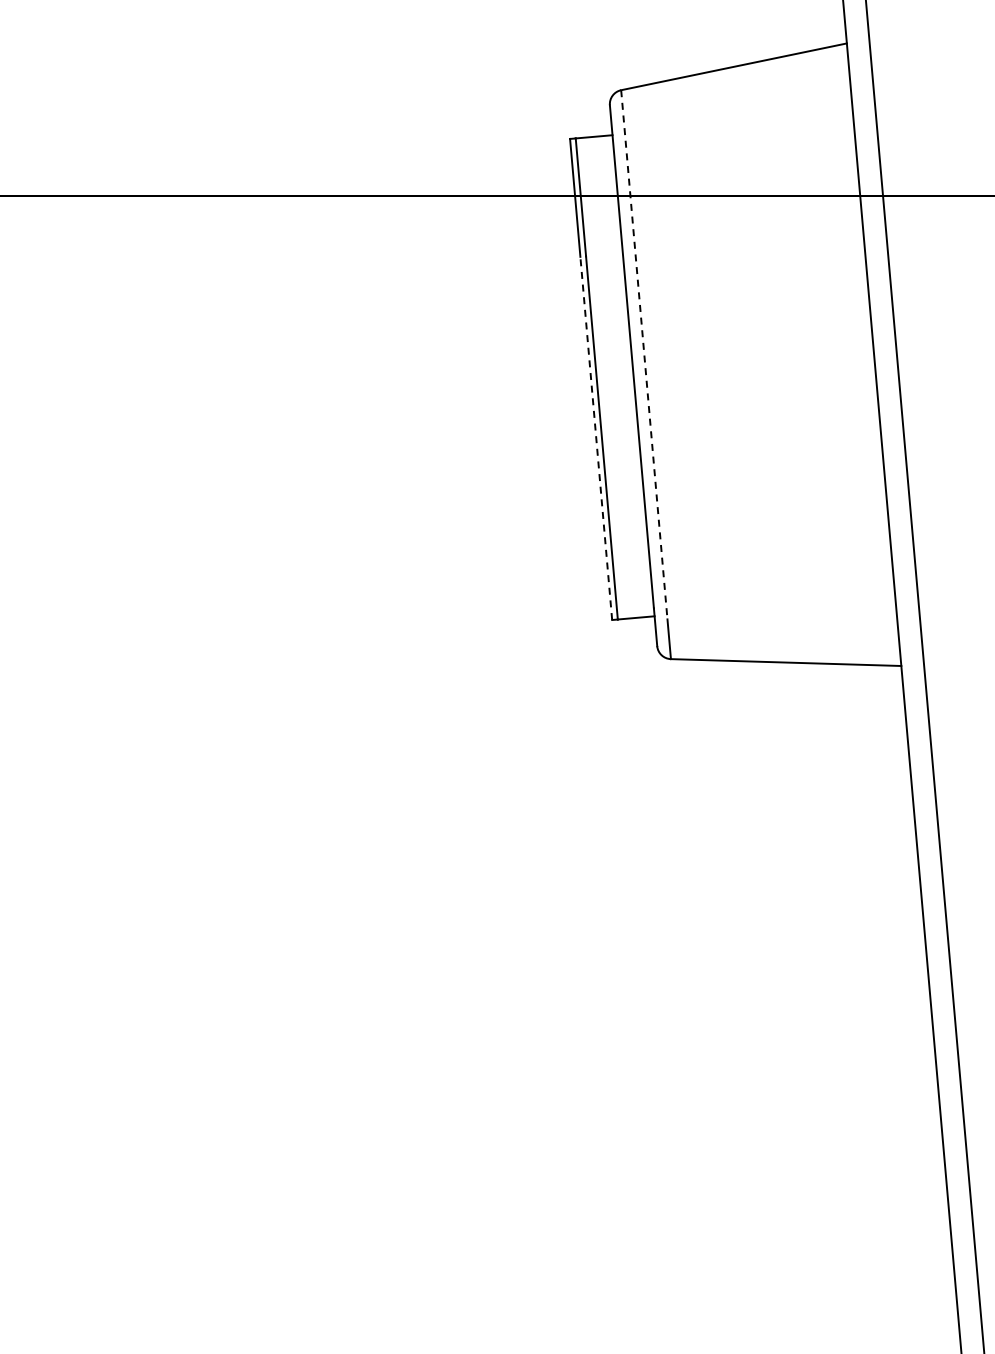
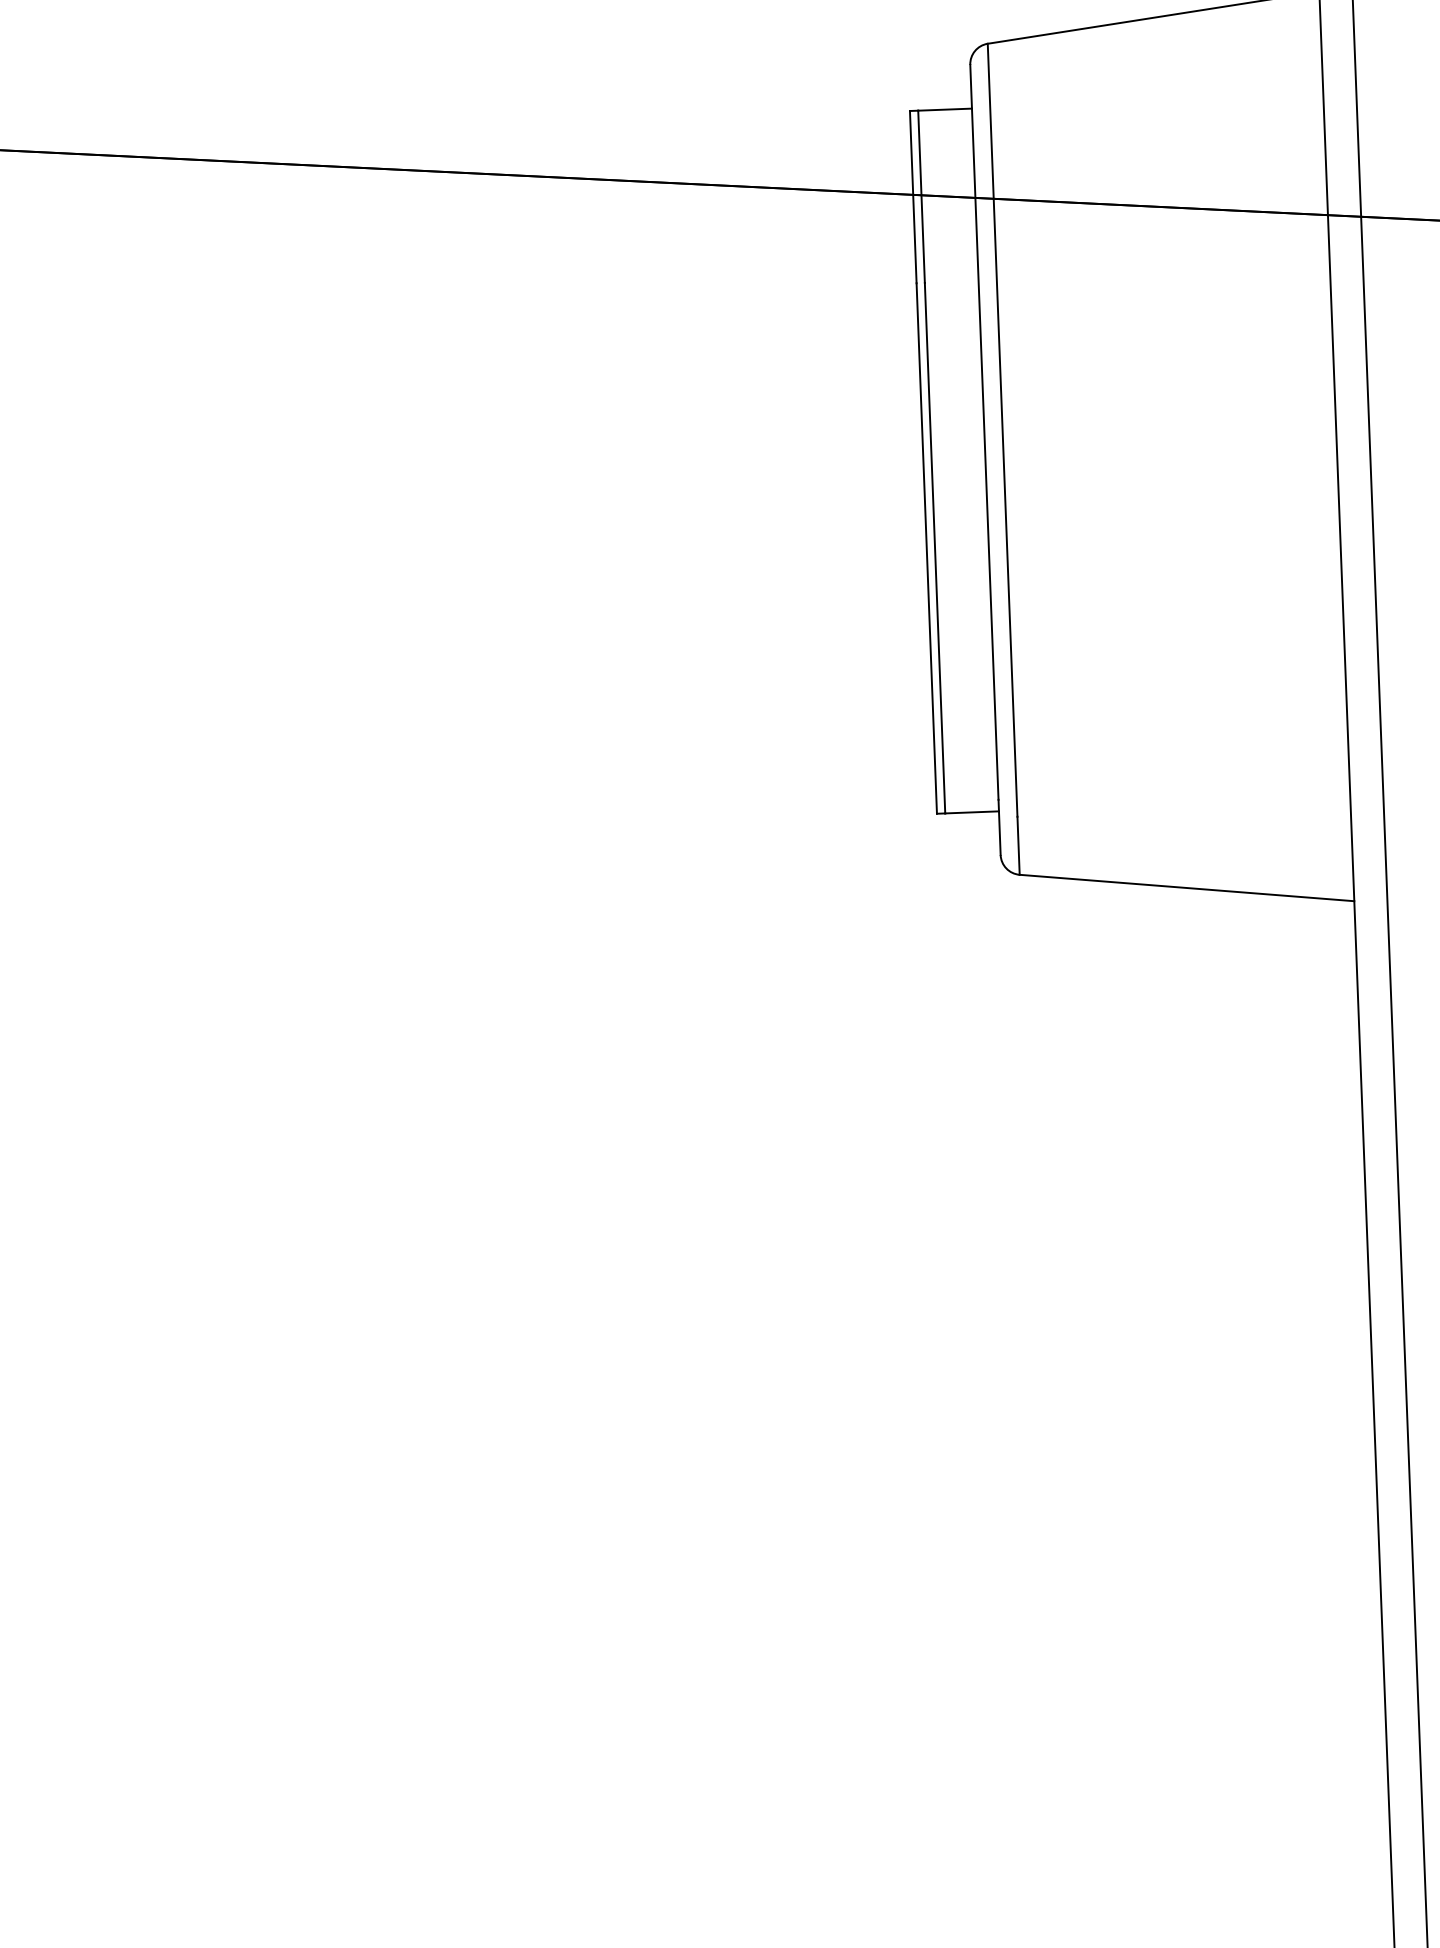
line: (644, 354) -> (1002, 429), dashed -> solid
line: (596, 437) -> (927, 547), dashed -> solid

